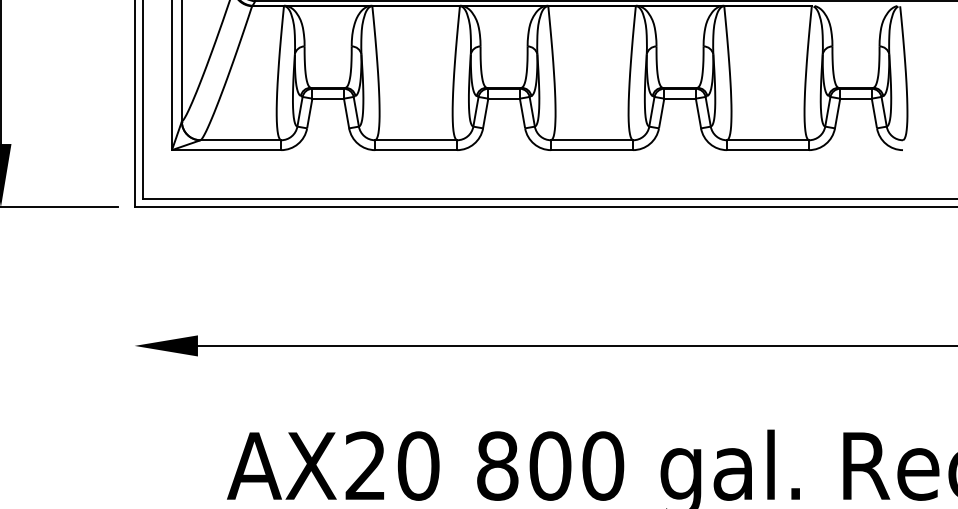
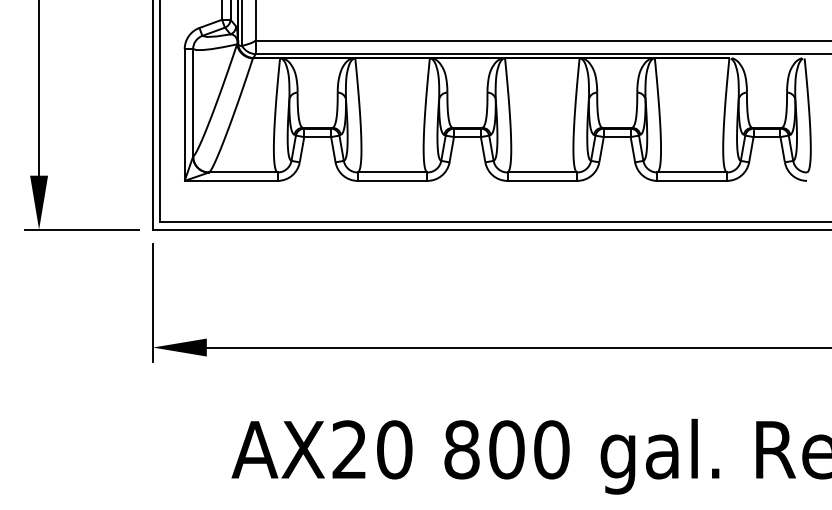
line: (134, 292) -> (152, 302), added

